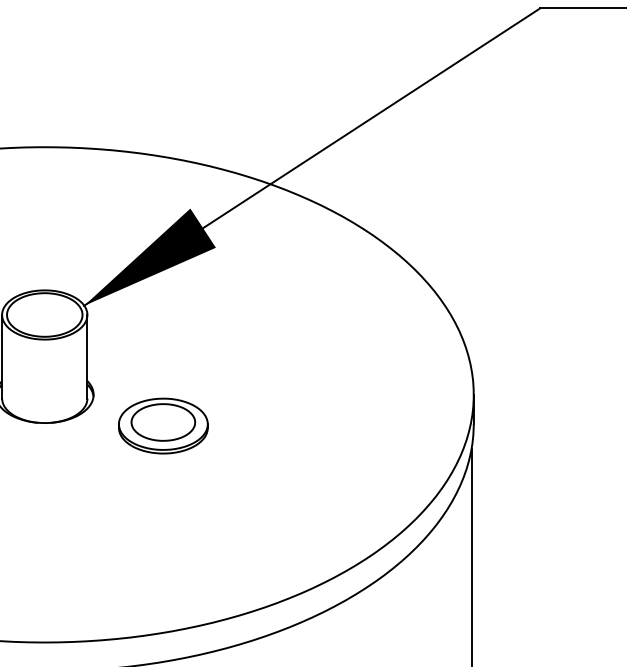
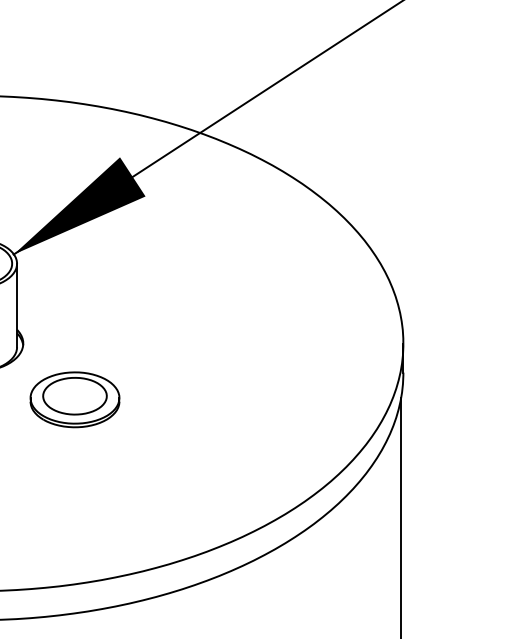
part: (163, 425) -> (75, 399), moved

